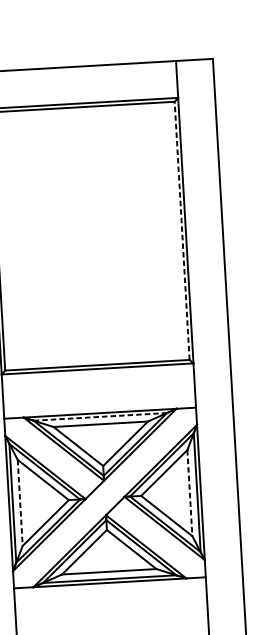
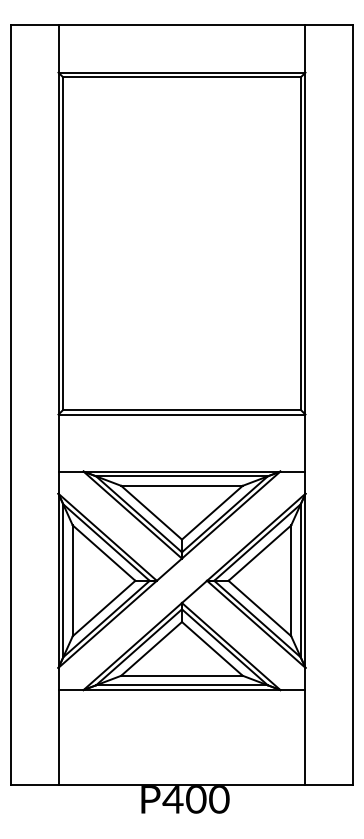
line: (181, 230) -> (300, 243), dashed -> solid
line: (99, 417) -> (181, 476), dashed -> solid
line: (190, 493) -> (291, 581), dashed -> solid
line: (20, 503) -> (72, 581), dashed -> solid

